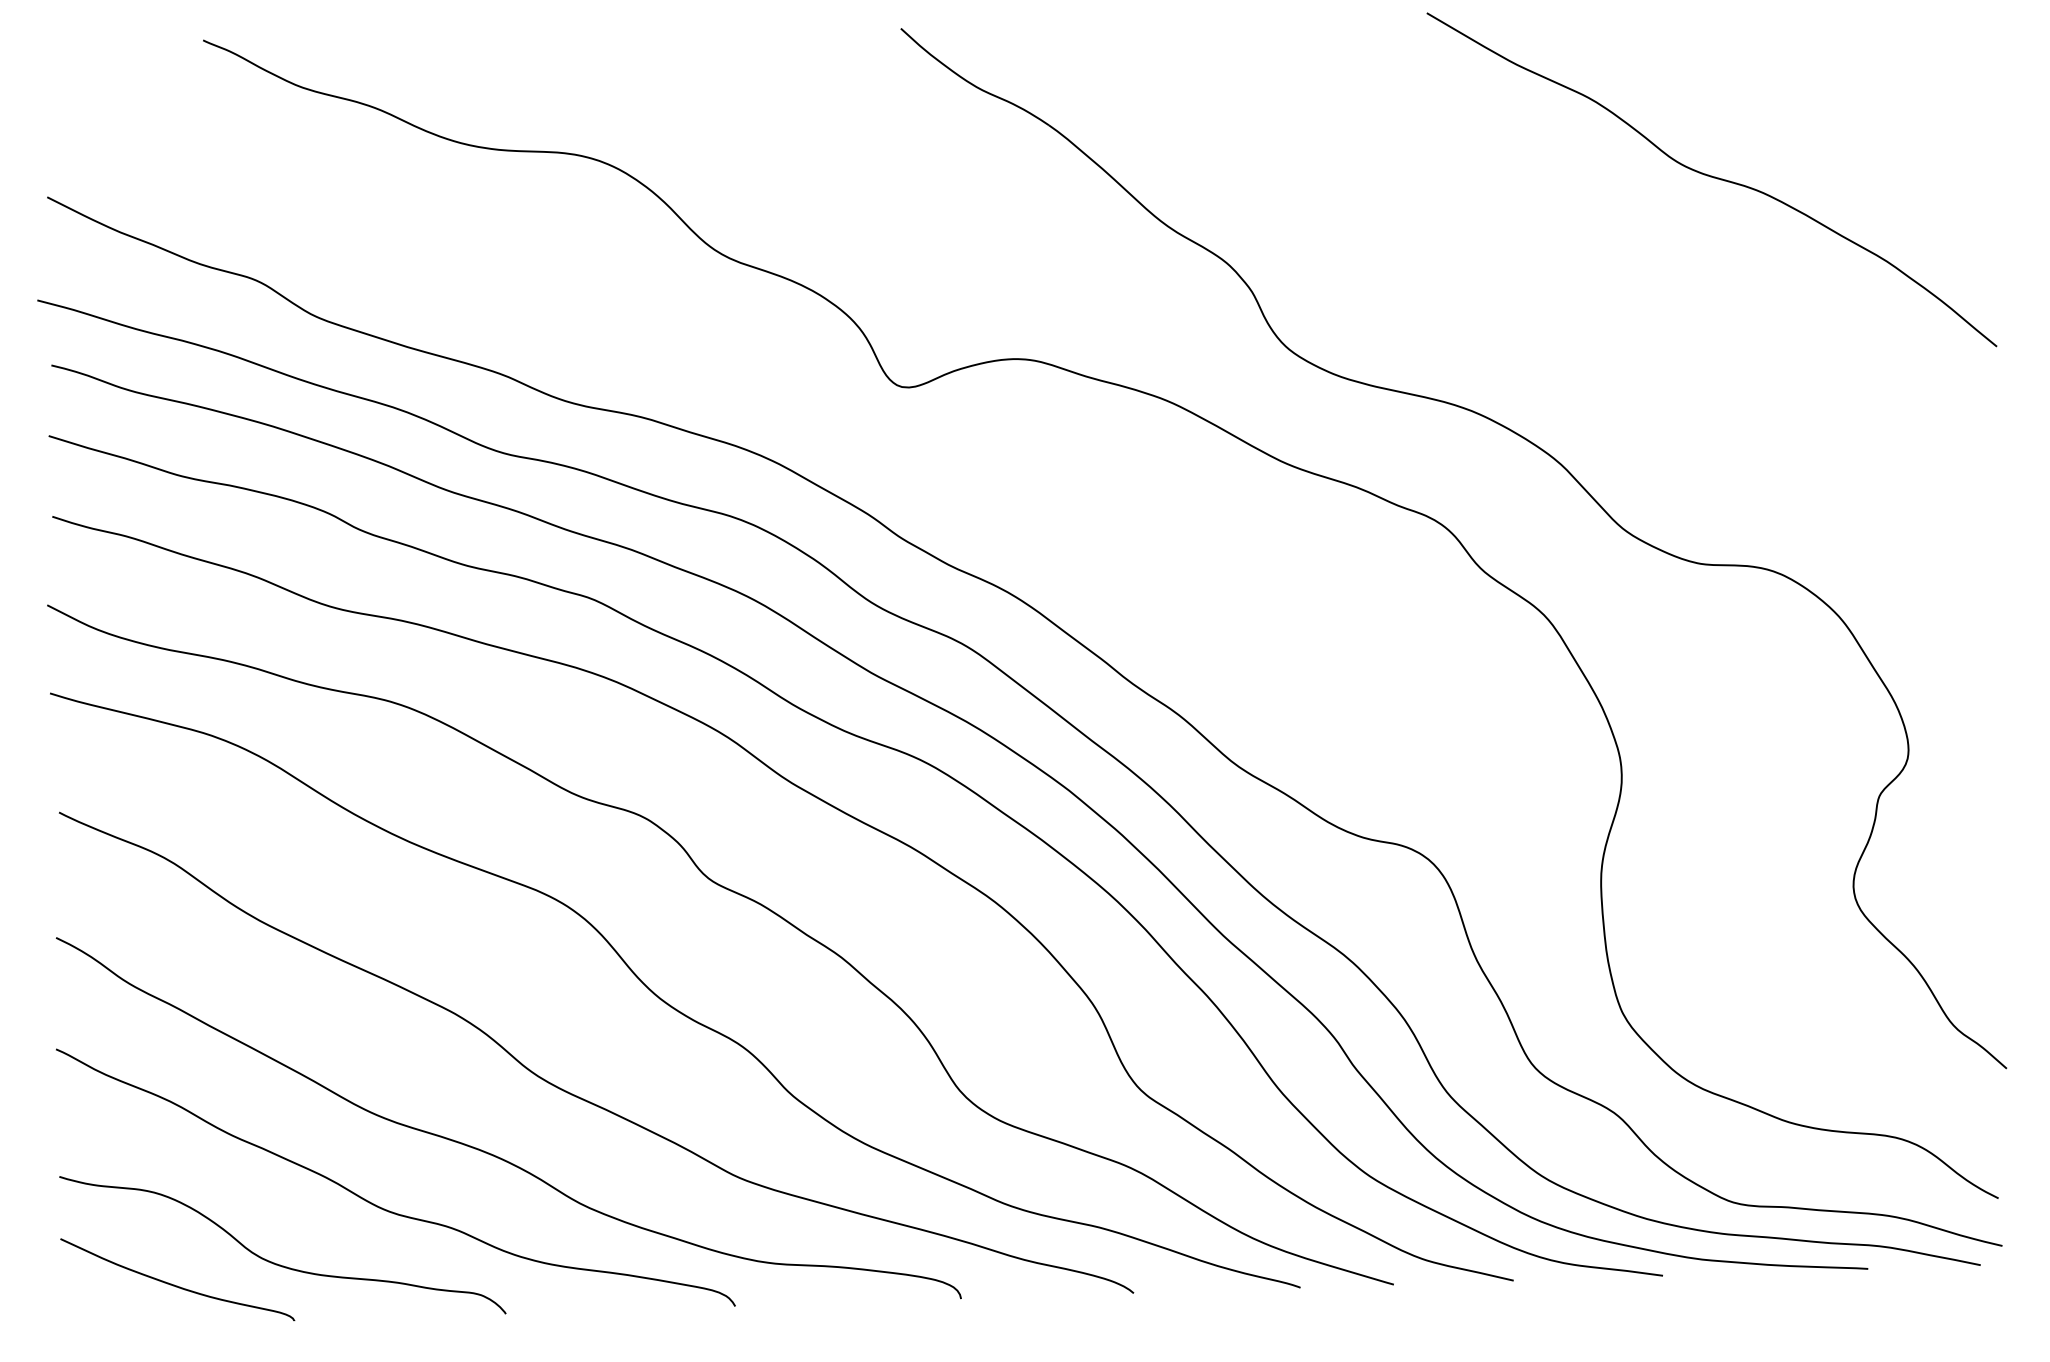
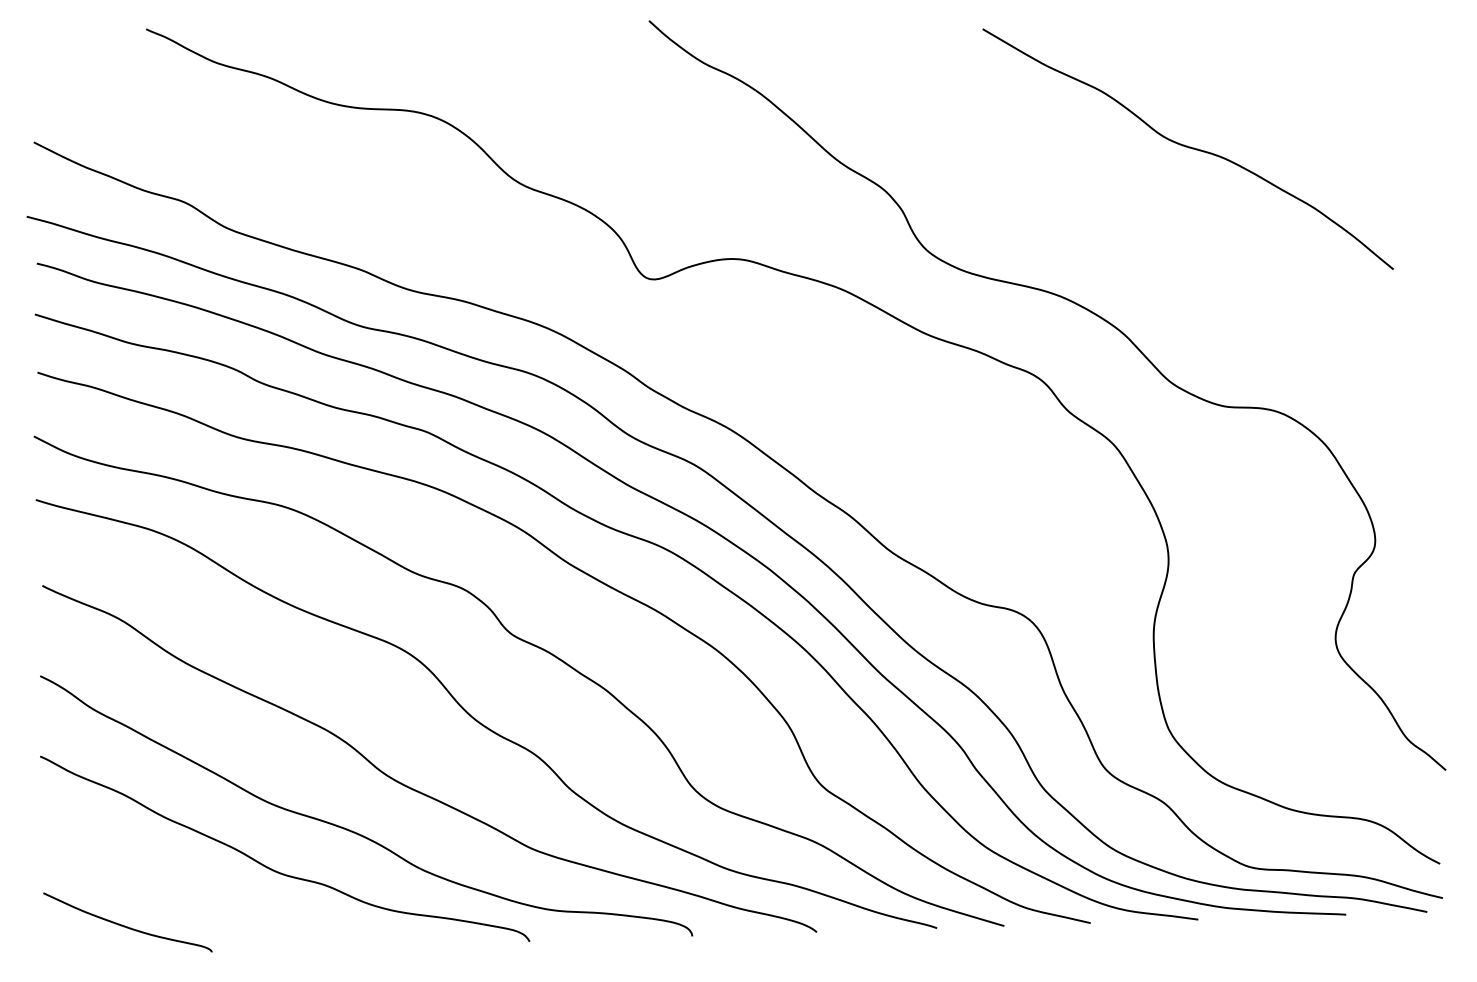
curve: (1711, 177) -> (1187, 147), moved
curve: (277, 1263) -> (199, 910), removed

